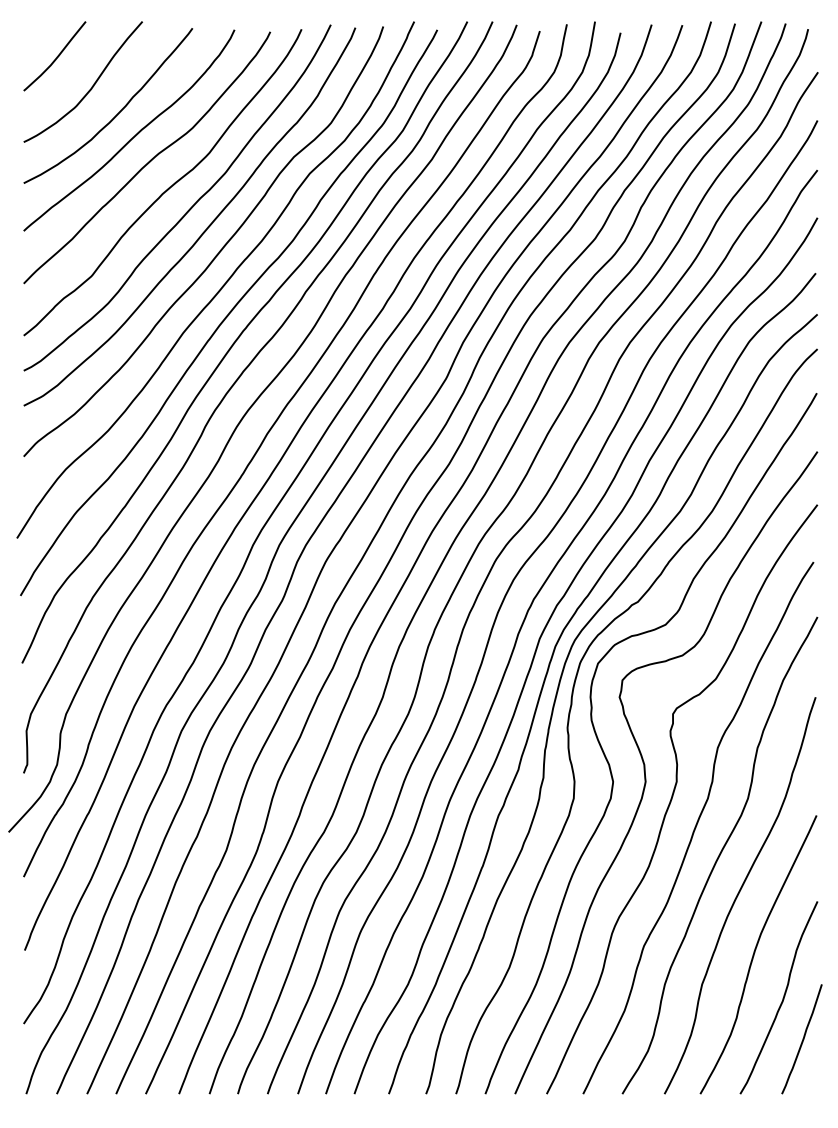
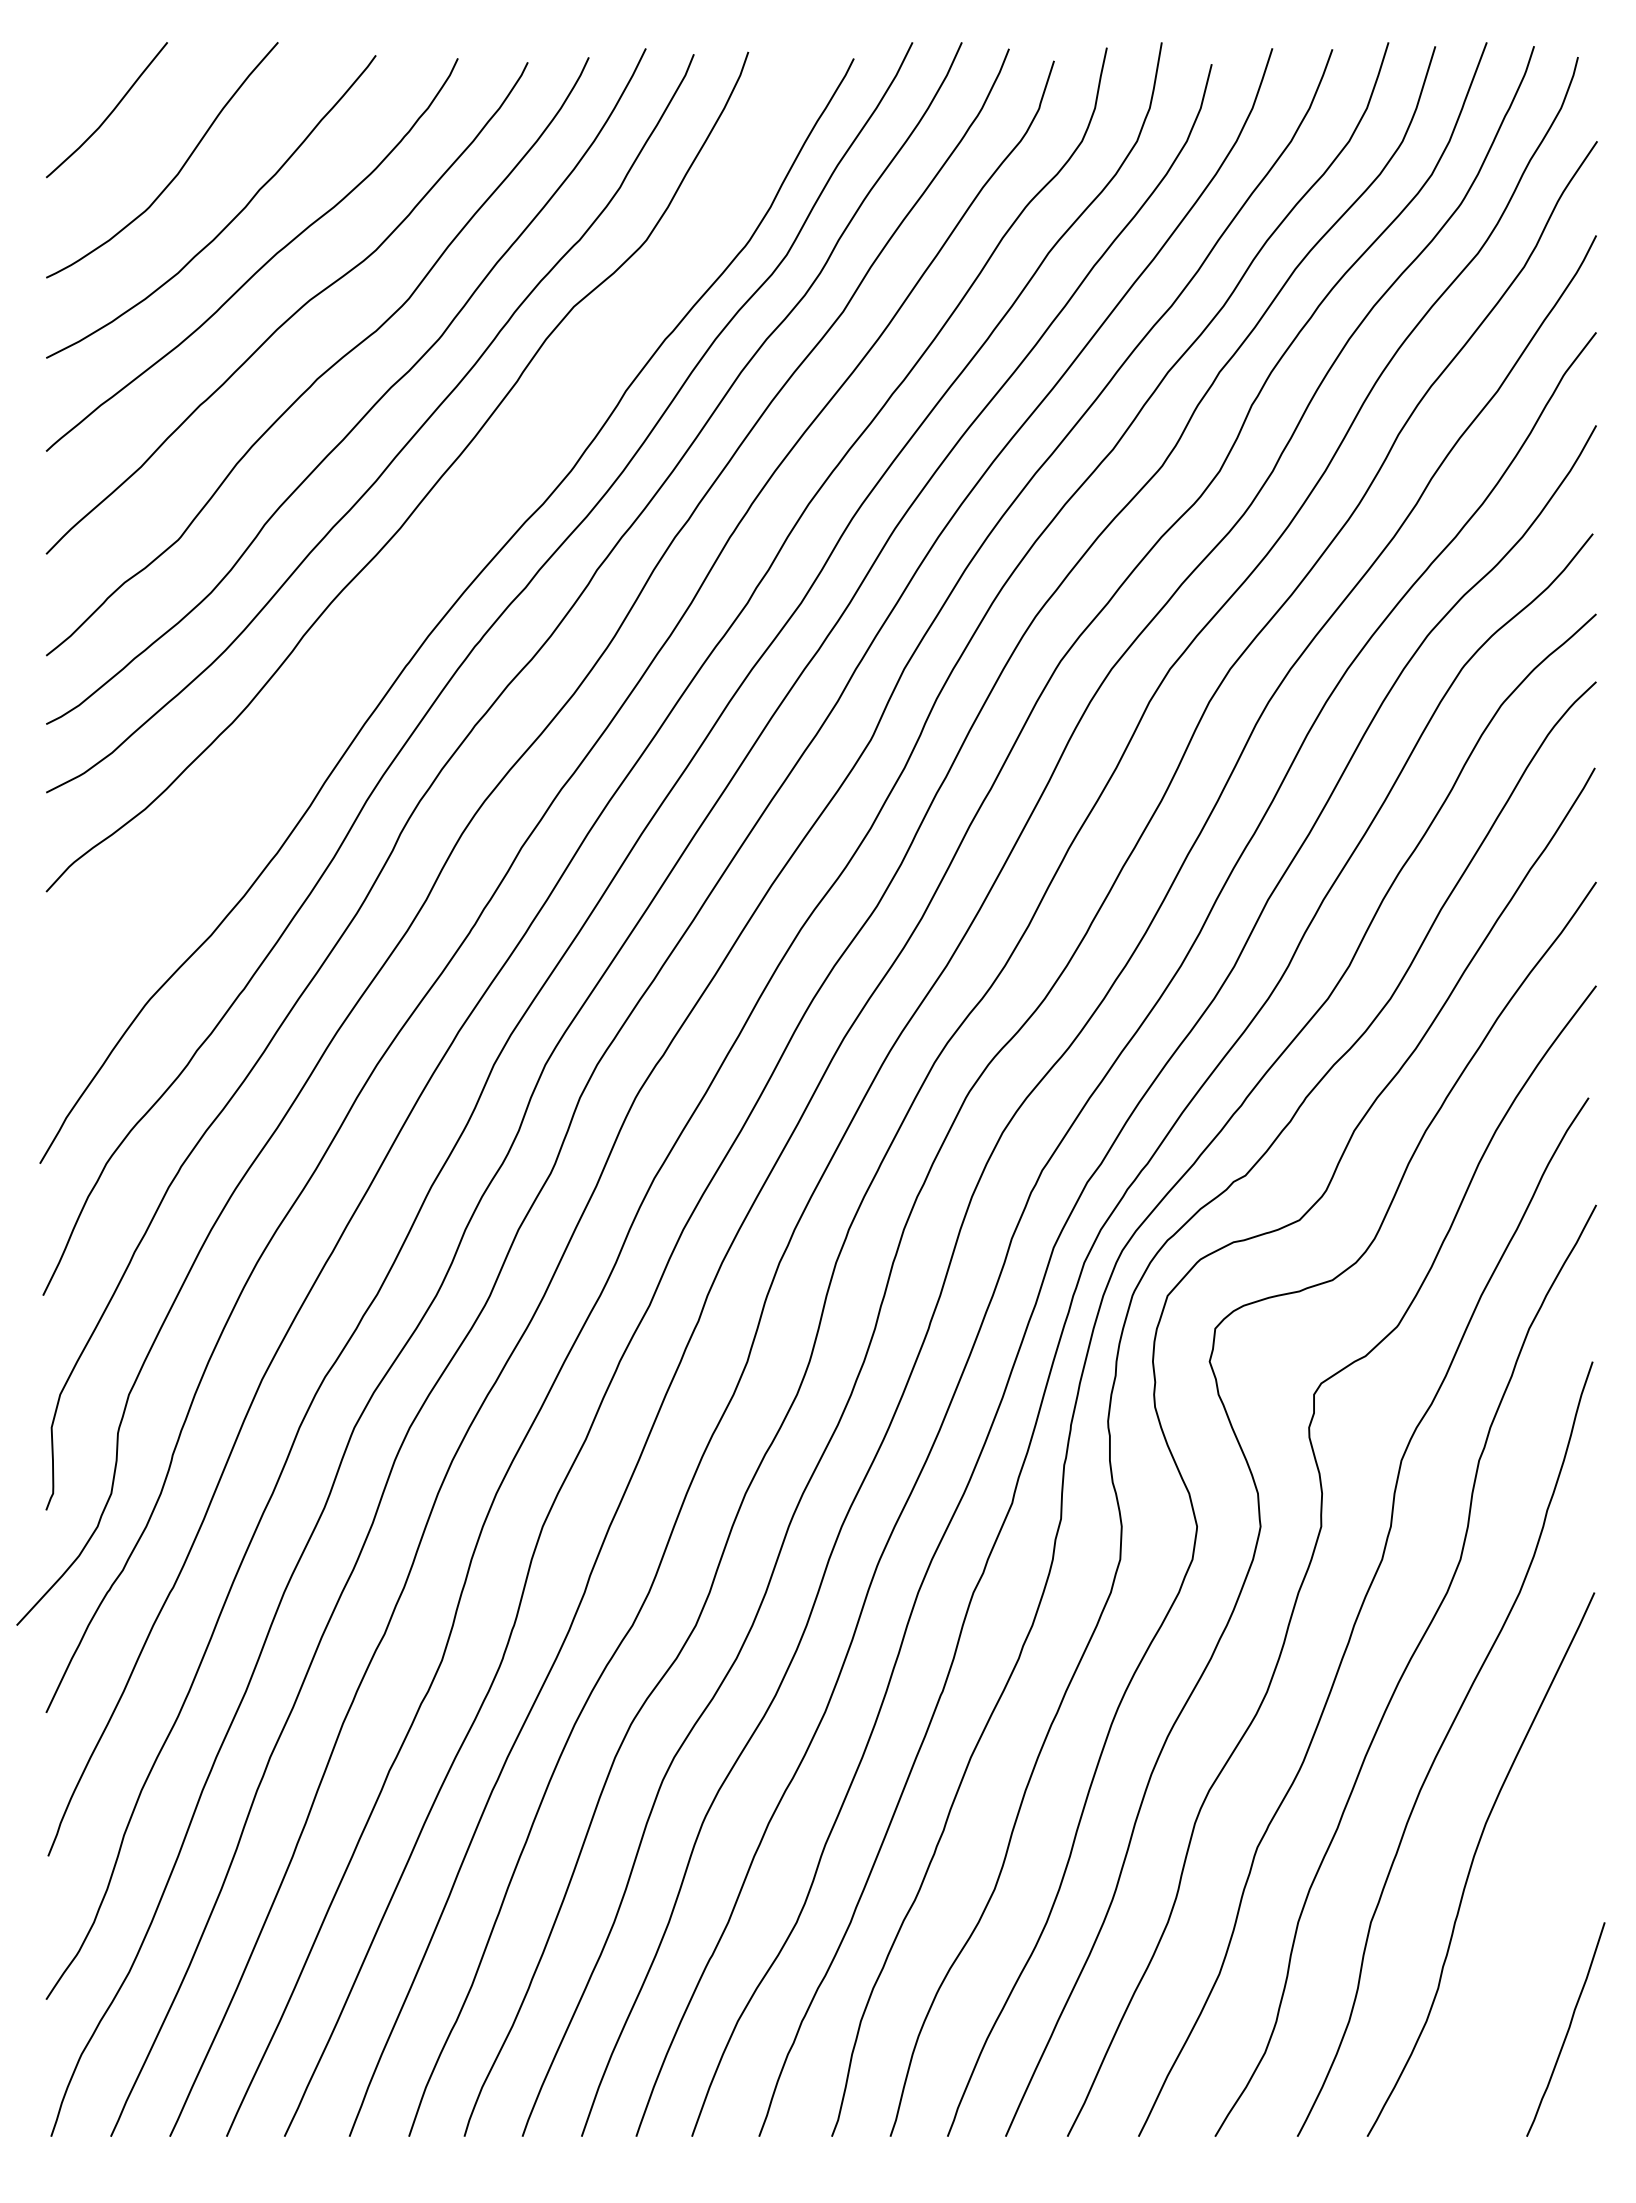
curve: (222, 285) -> (434, 557), removed
curve: (782, 998) -> (1527, 1949), removed

